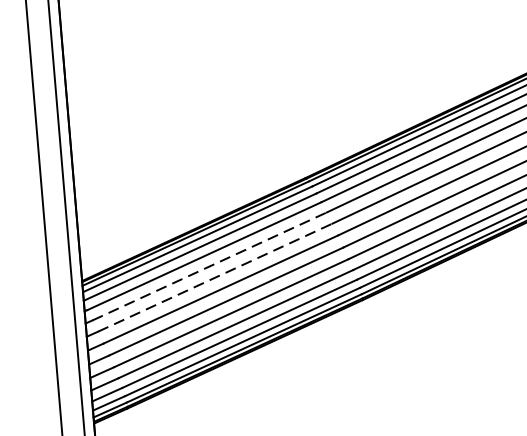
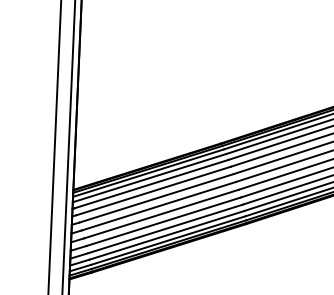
line: (208, 265) -> (153, 190), dashed -> solid
line: (215, 277) -> (156, 198), dashed -> solid

